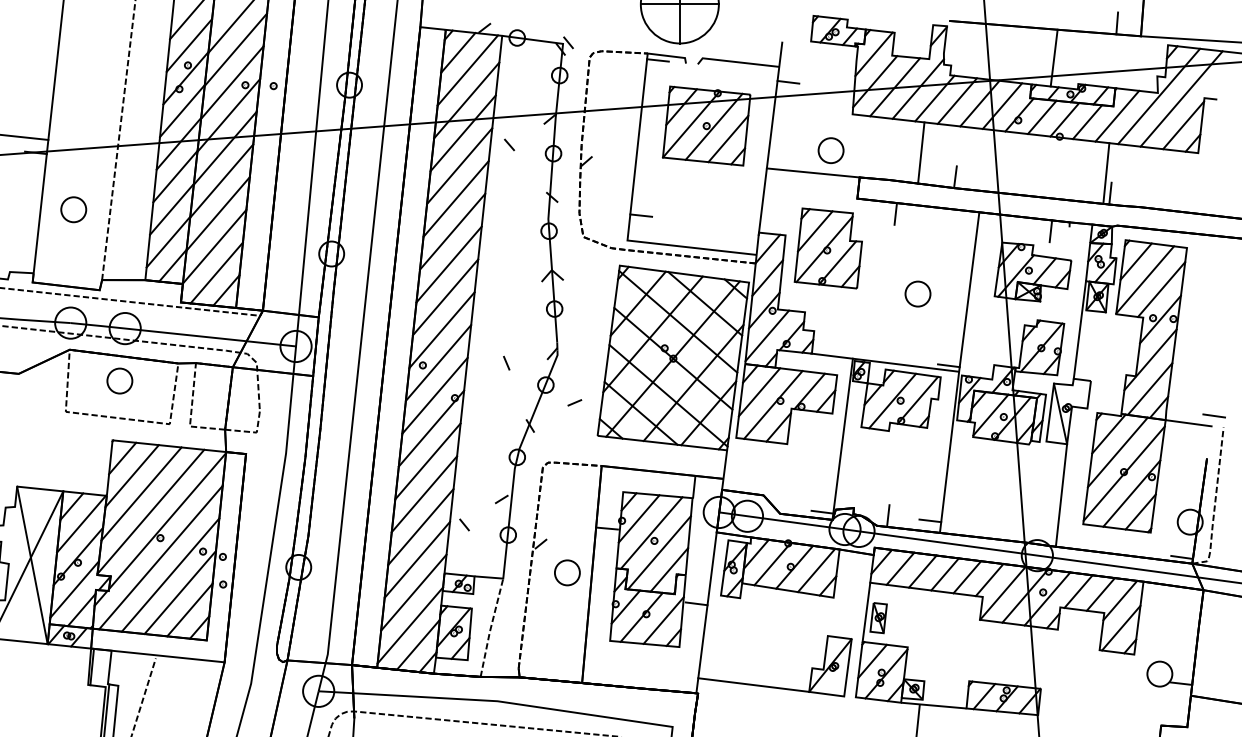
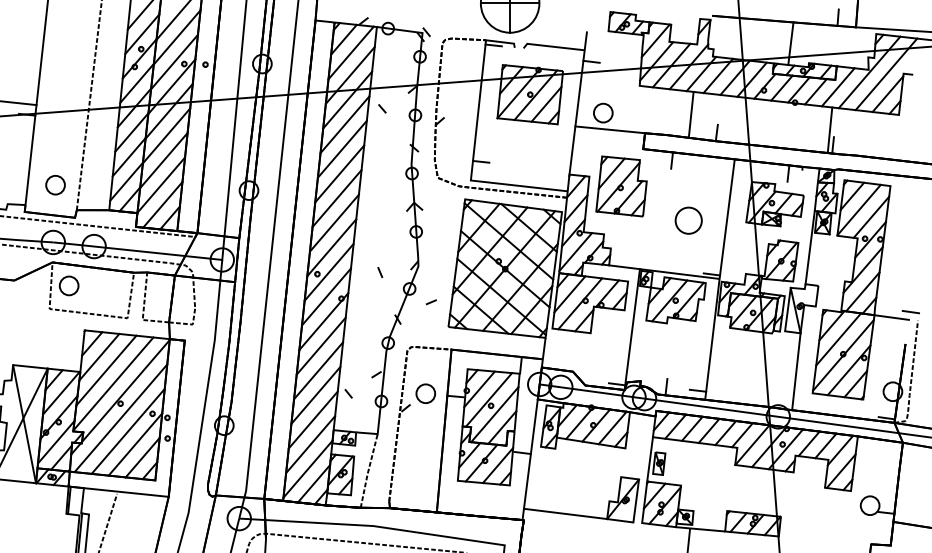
part: (830, 150) -> (602, 113), moved
part: (73, 209) -> (55, 185), moved
part: (917, 293) -> (688, 220), size x1.4
part: (119, 380) -> (68, 285), moved
part: (567, 572) -> (425, 393), moved

